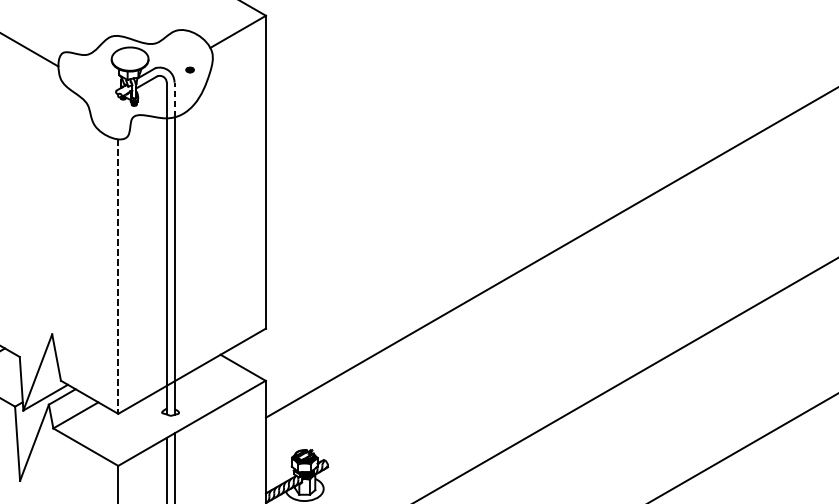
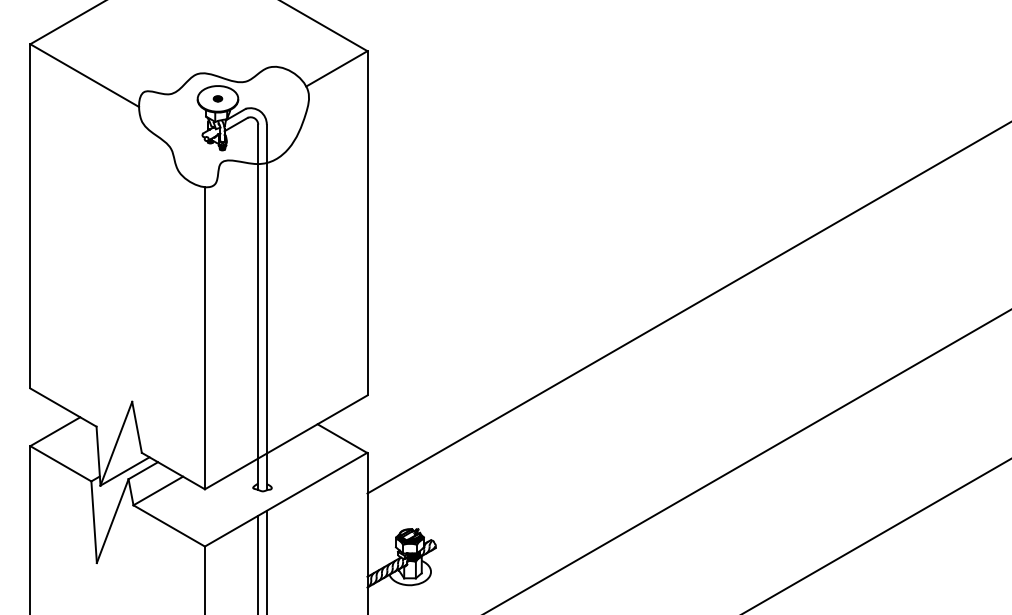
part: (189, 69) -> (217, 98), moved
line: (174, 99) -> (266, 143), dashed -> solid
line: (117, 276) -> (204, 338), dashed -> solid

